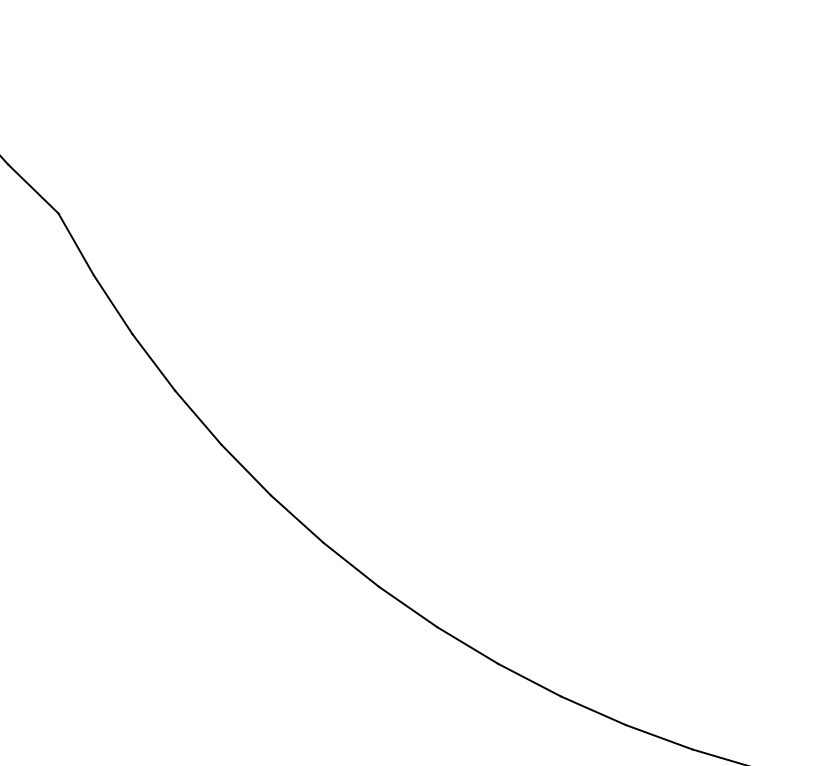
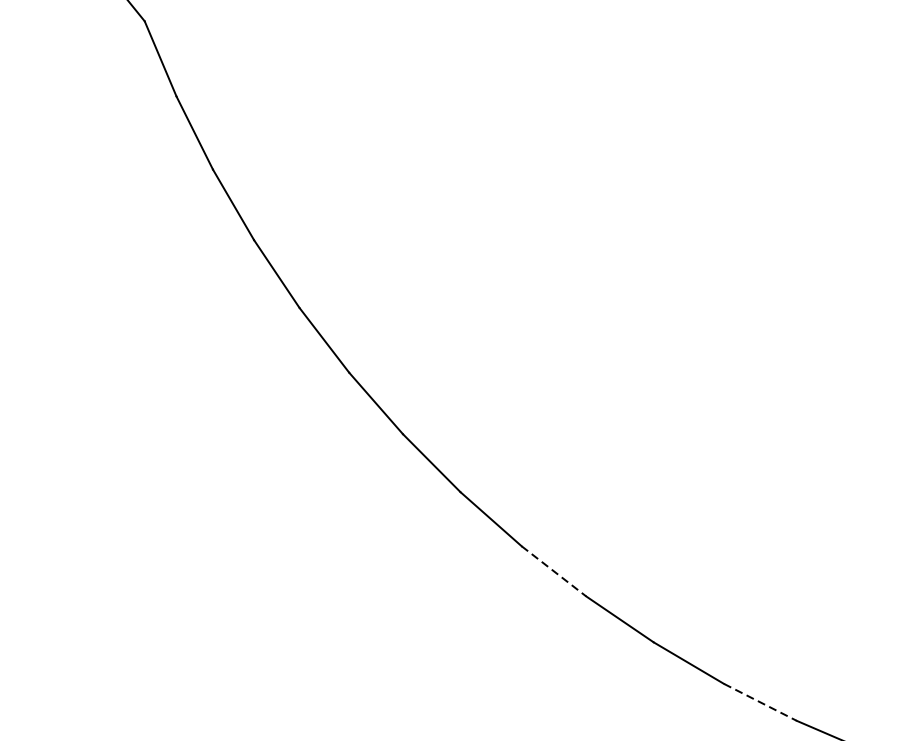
line: (468, 645) -> (554, 571), solid -> dashed
line: (659, 737) -> (760, 702), solid -> dashed

